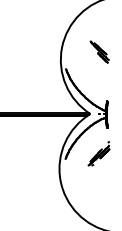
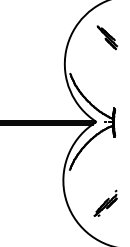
part: (99, 51) -> (107, 37), moved
part: (98, 152) -> (105, 202), moved

